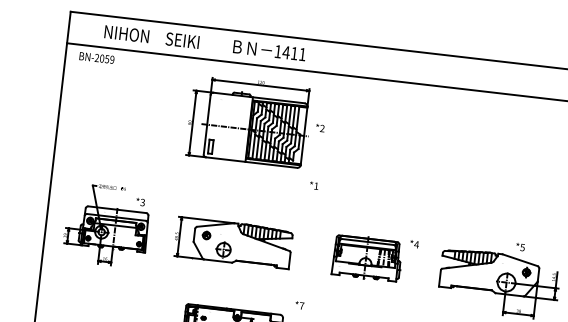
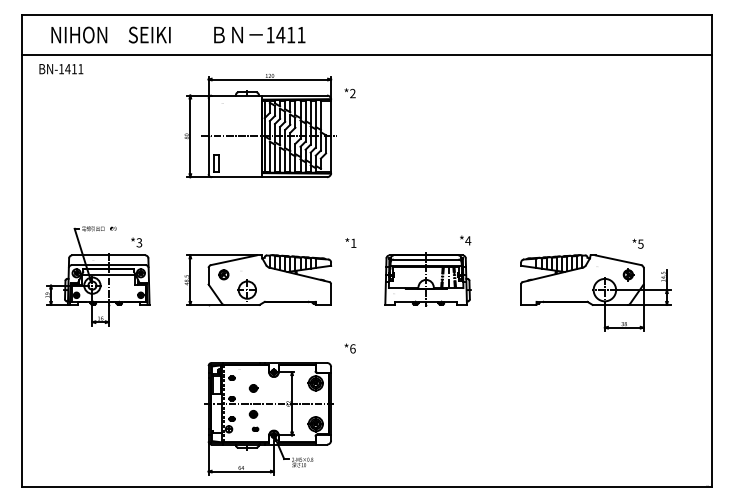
text: (205, 42) -> (178, 34), moved
text: (104, 58) -> (71, 68), BN-2059 -> BN-1411
text: (319, 128) -> (349, 93), moved
text: (313, 185) -> (350, 242), moved
text: (414, 244) -> (465, 240), moved
text: (520, 246) -> (637, 243), moved
text: (301, 305) -> (352, 348), *7 -> *6

